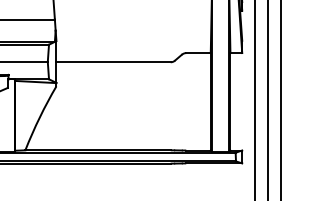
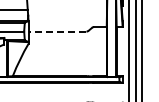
line: (113, 62) -> (57, 31), solid -> dashed

